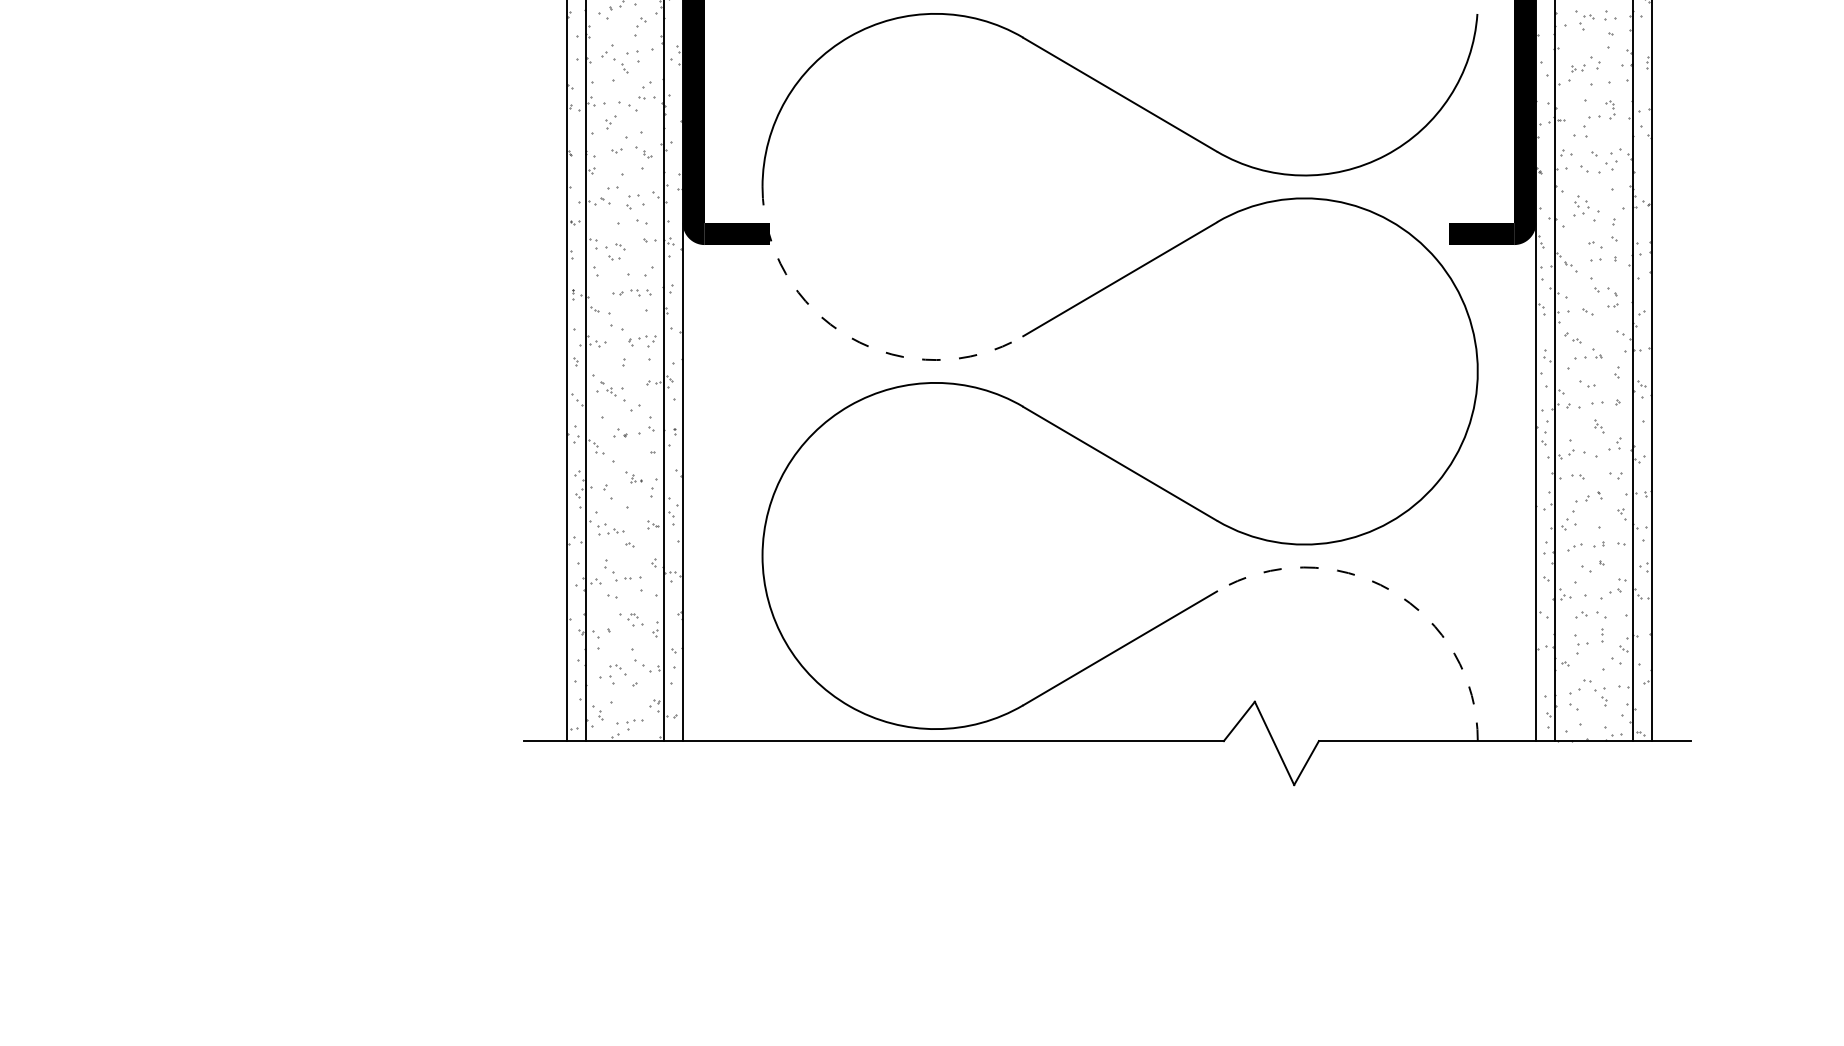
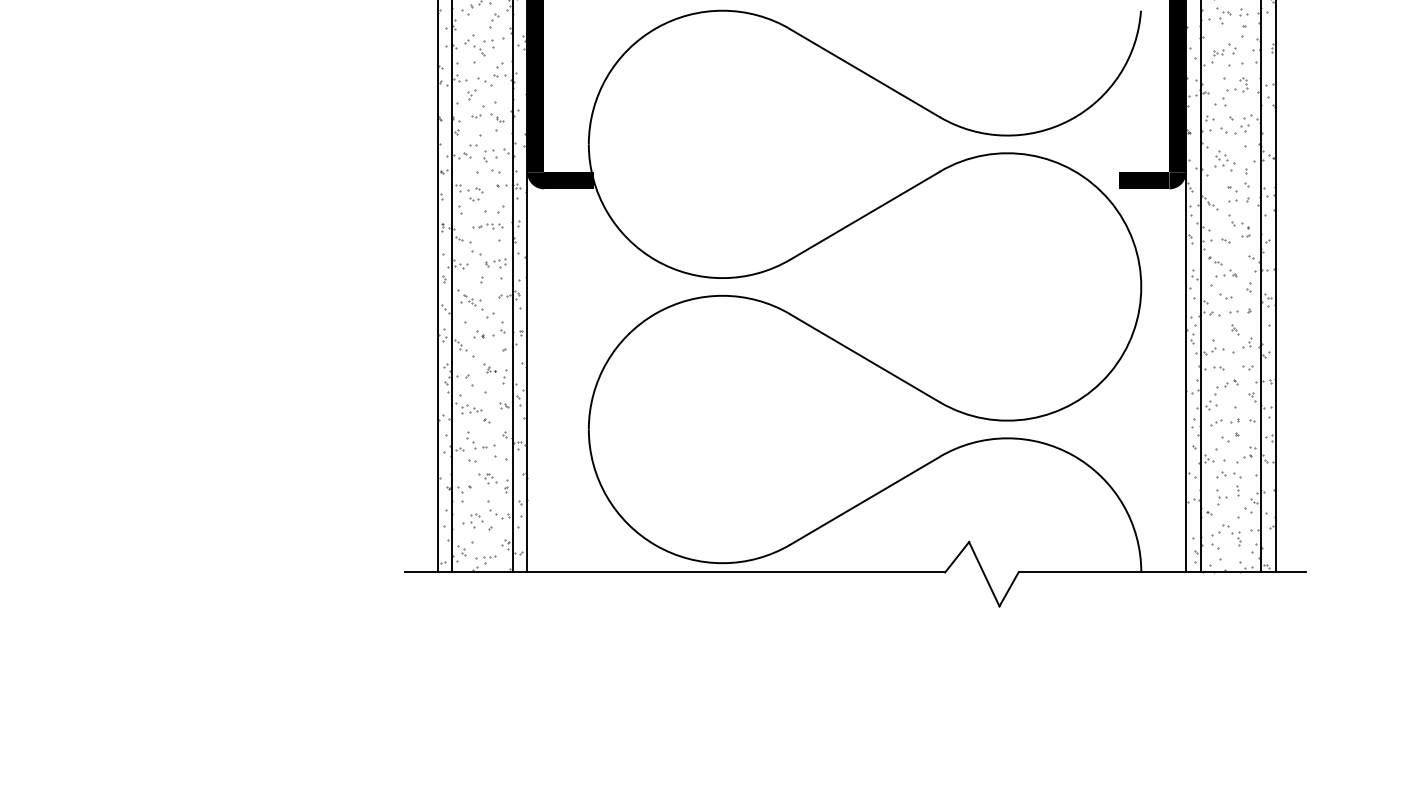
arc: (849, 337) -> (656, 260), dashed -> solid
arc: (1390, 590) -> (1073, 456), dashed -> solid

